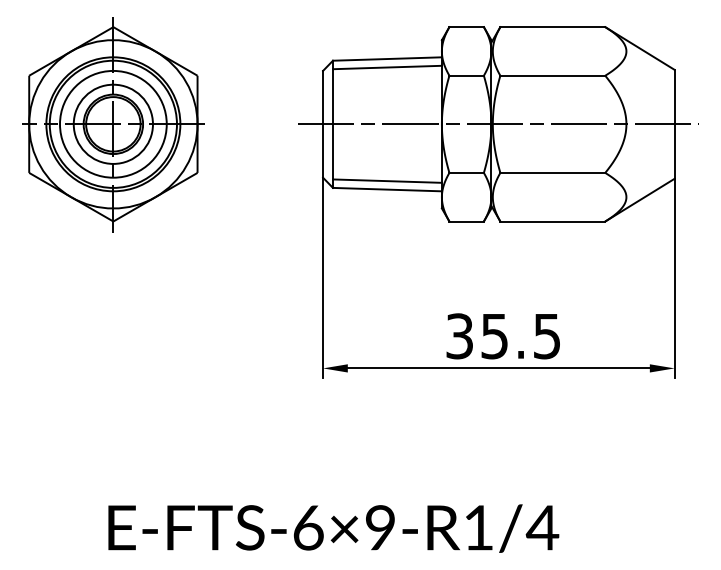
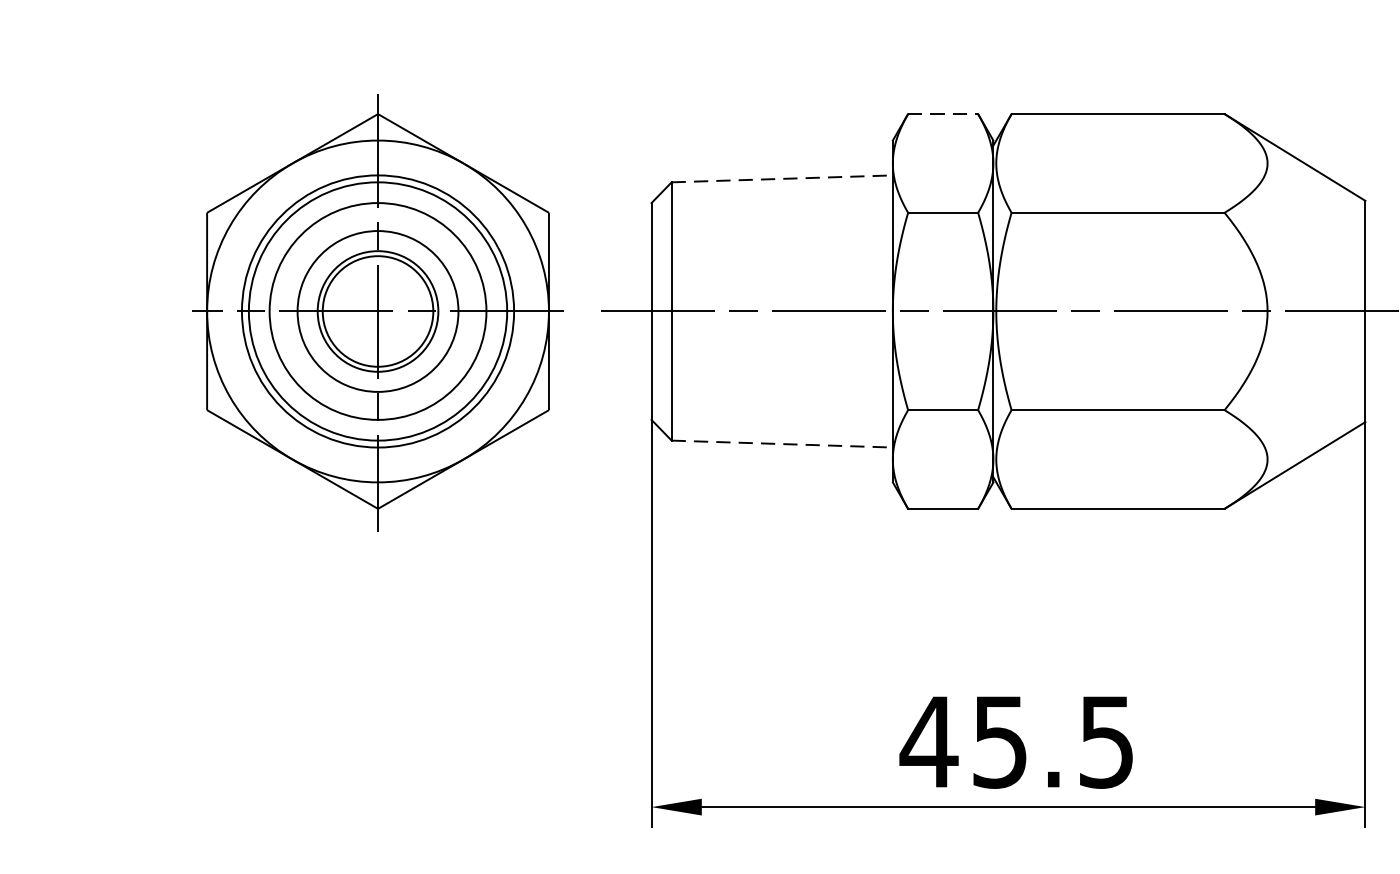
line: (467, 27) -> (944, 114), solid -> dashed
line: (387, 59) -> (782, 179), solid -> dashed
line: (386, 67) -> (780, 196), removed
part: (113, 124) -> (378, 311), moved
line: (386, 180) -> (780, 425), removed
line: (387, 189) -> (782, 443), solid -> dashed
text: (459, 336) -> (928, 742), 35.5 -> 45.5

